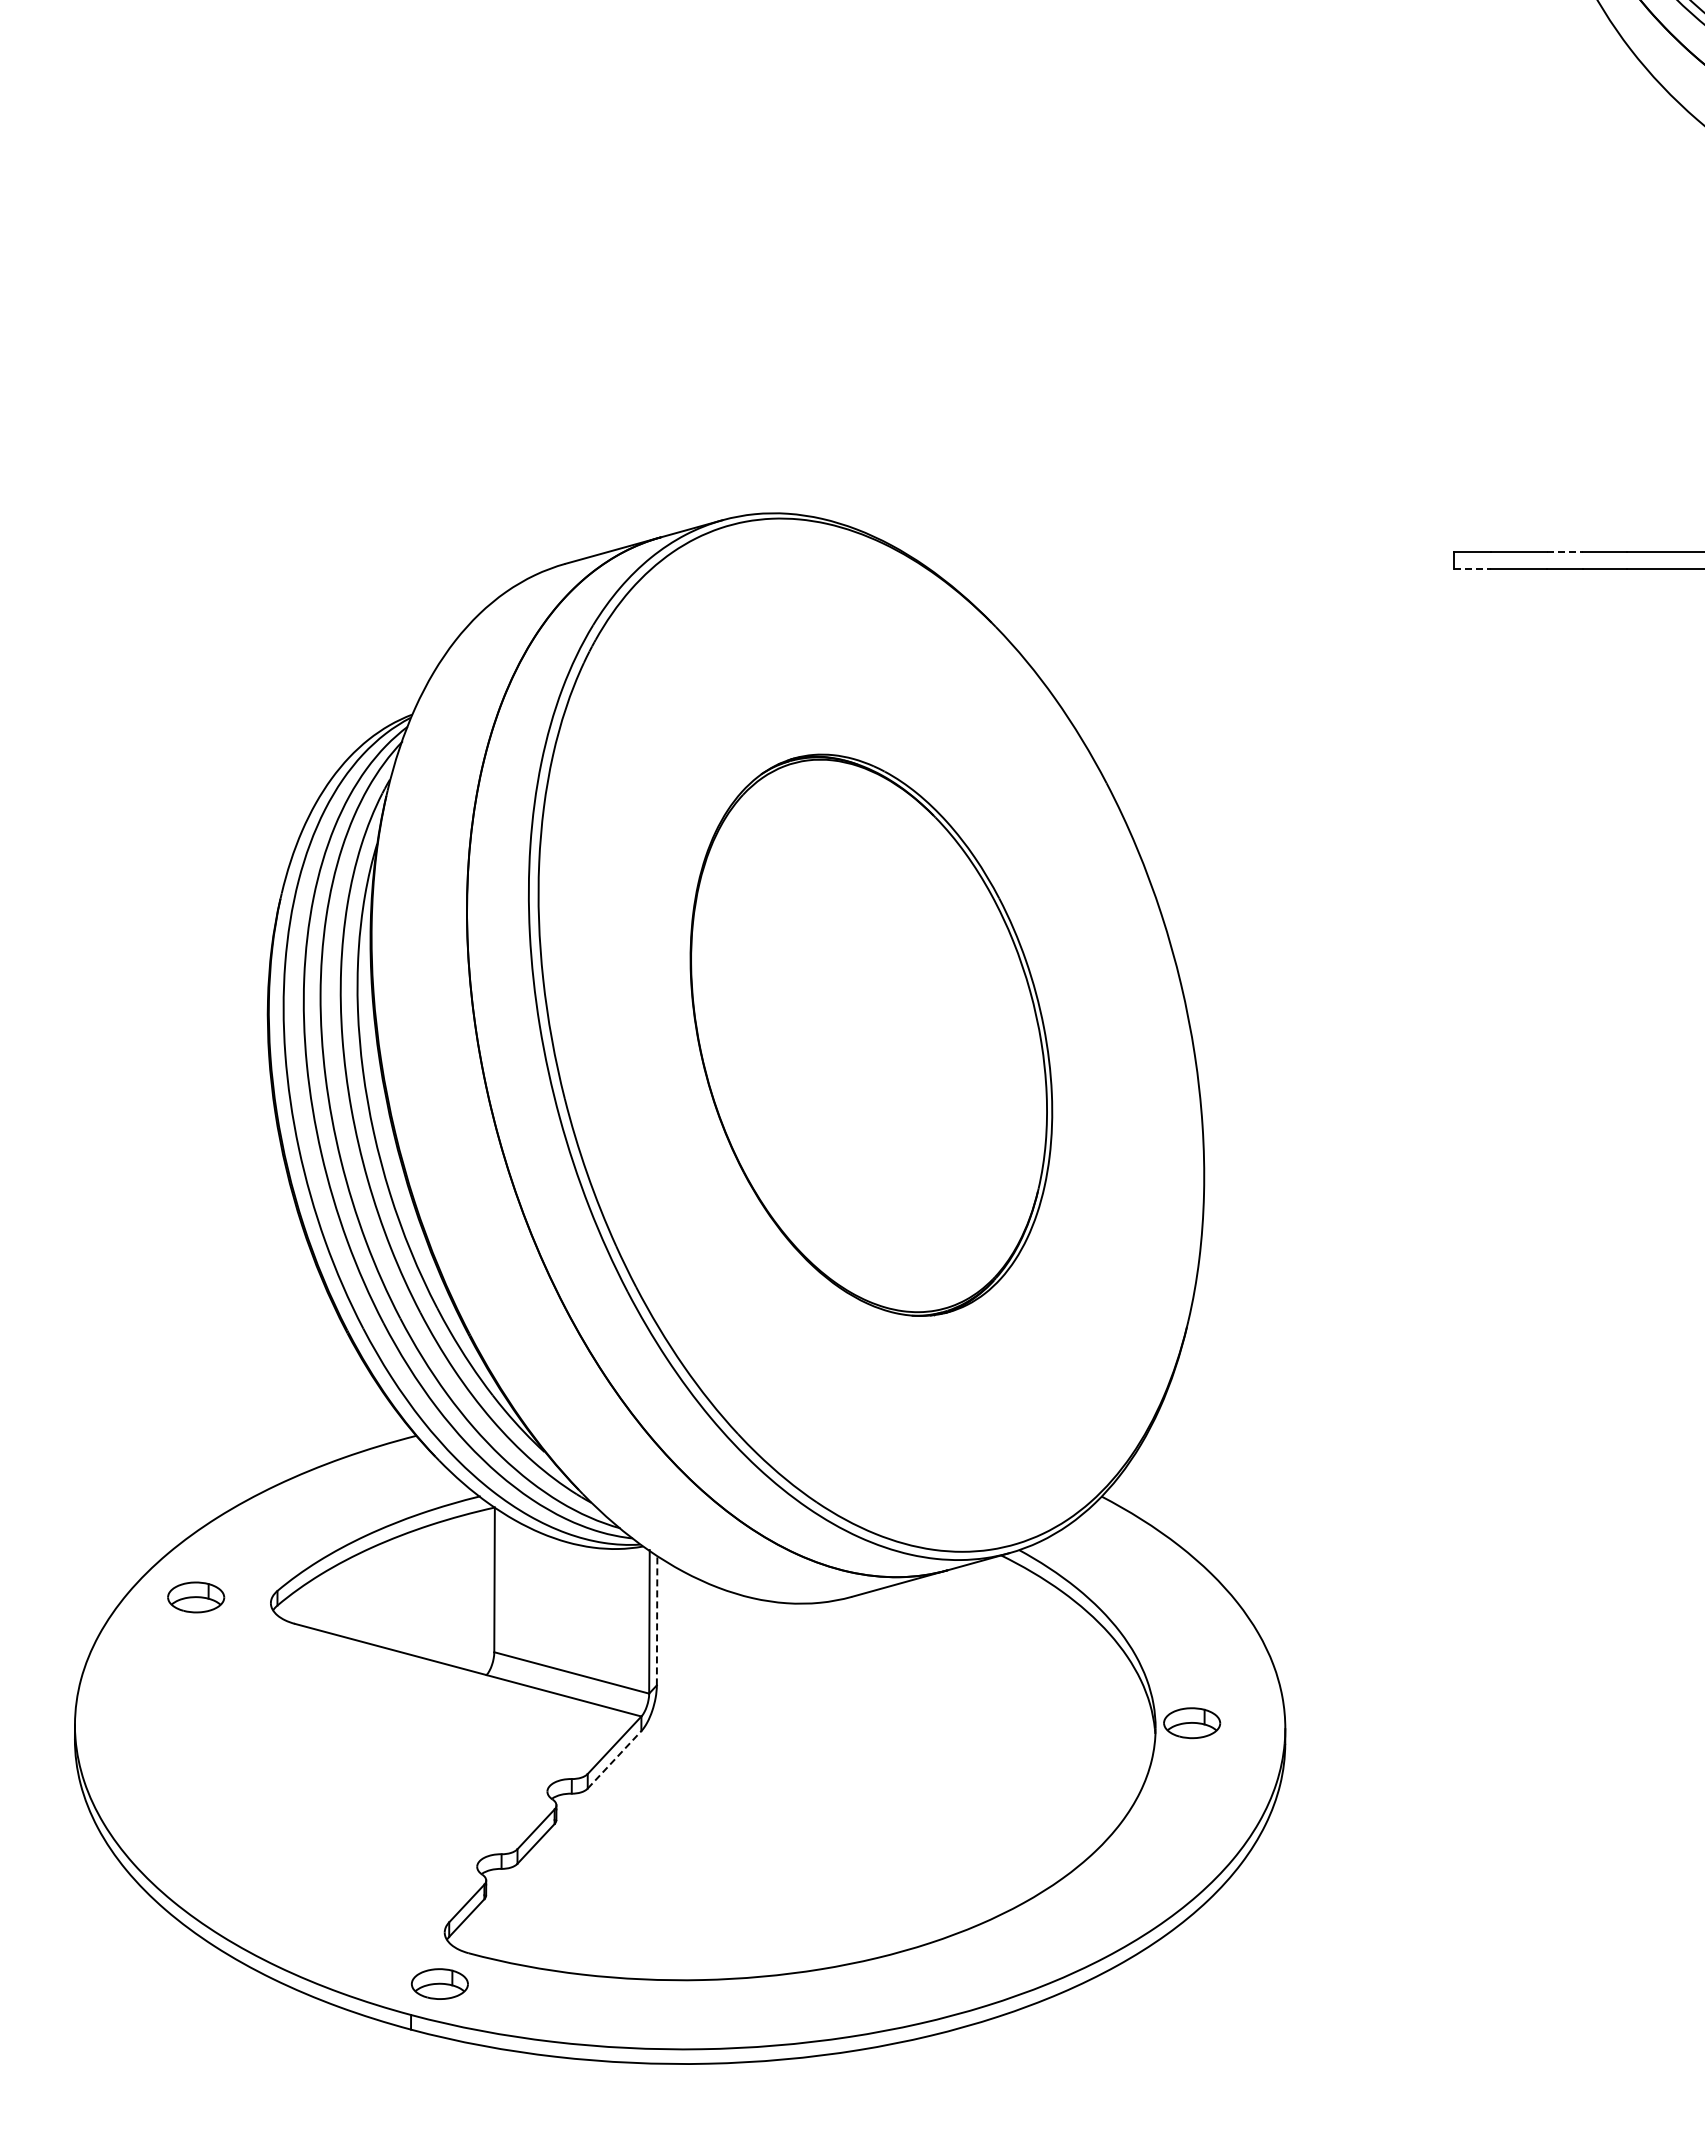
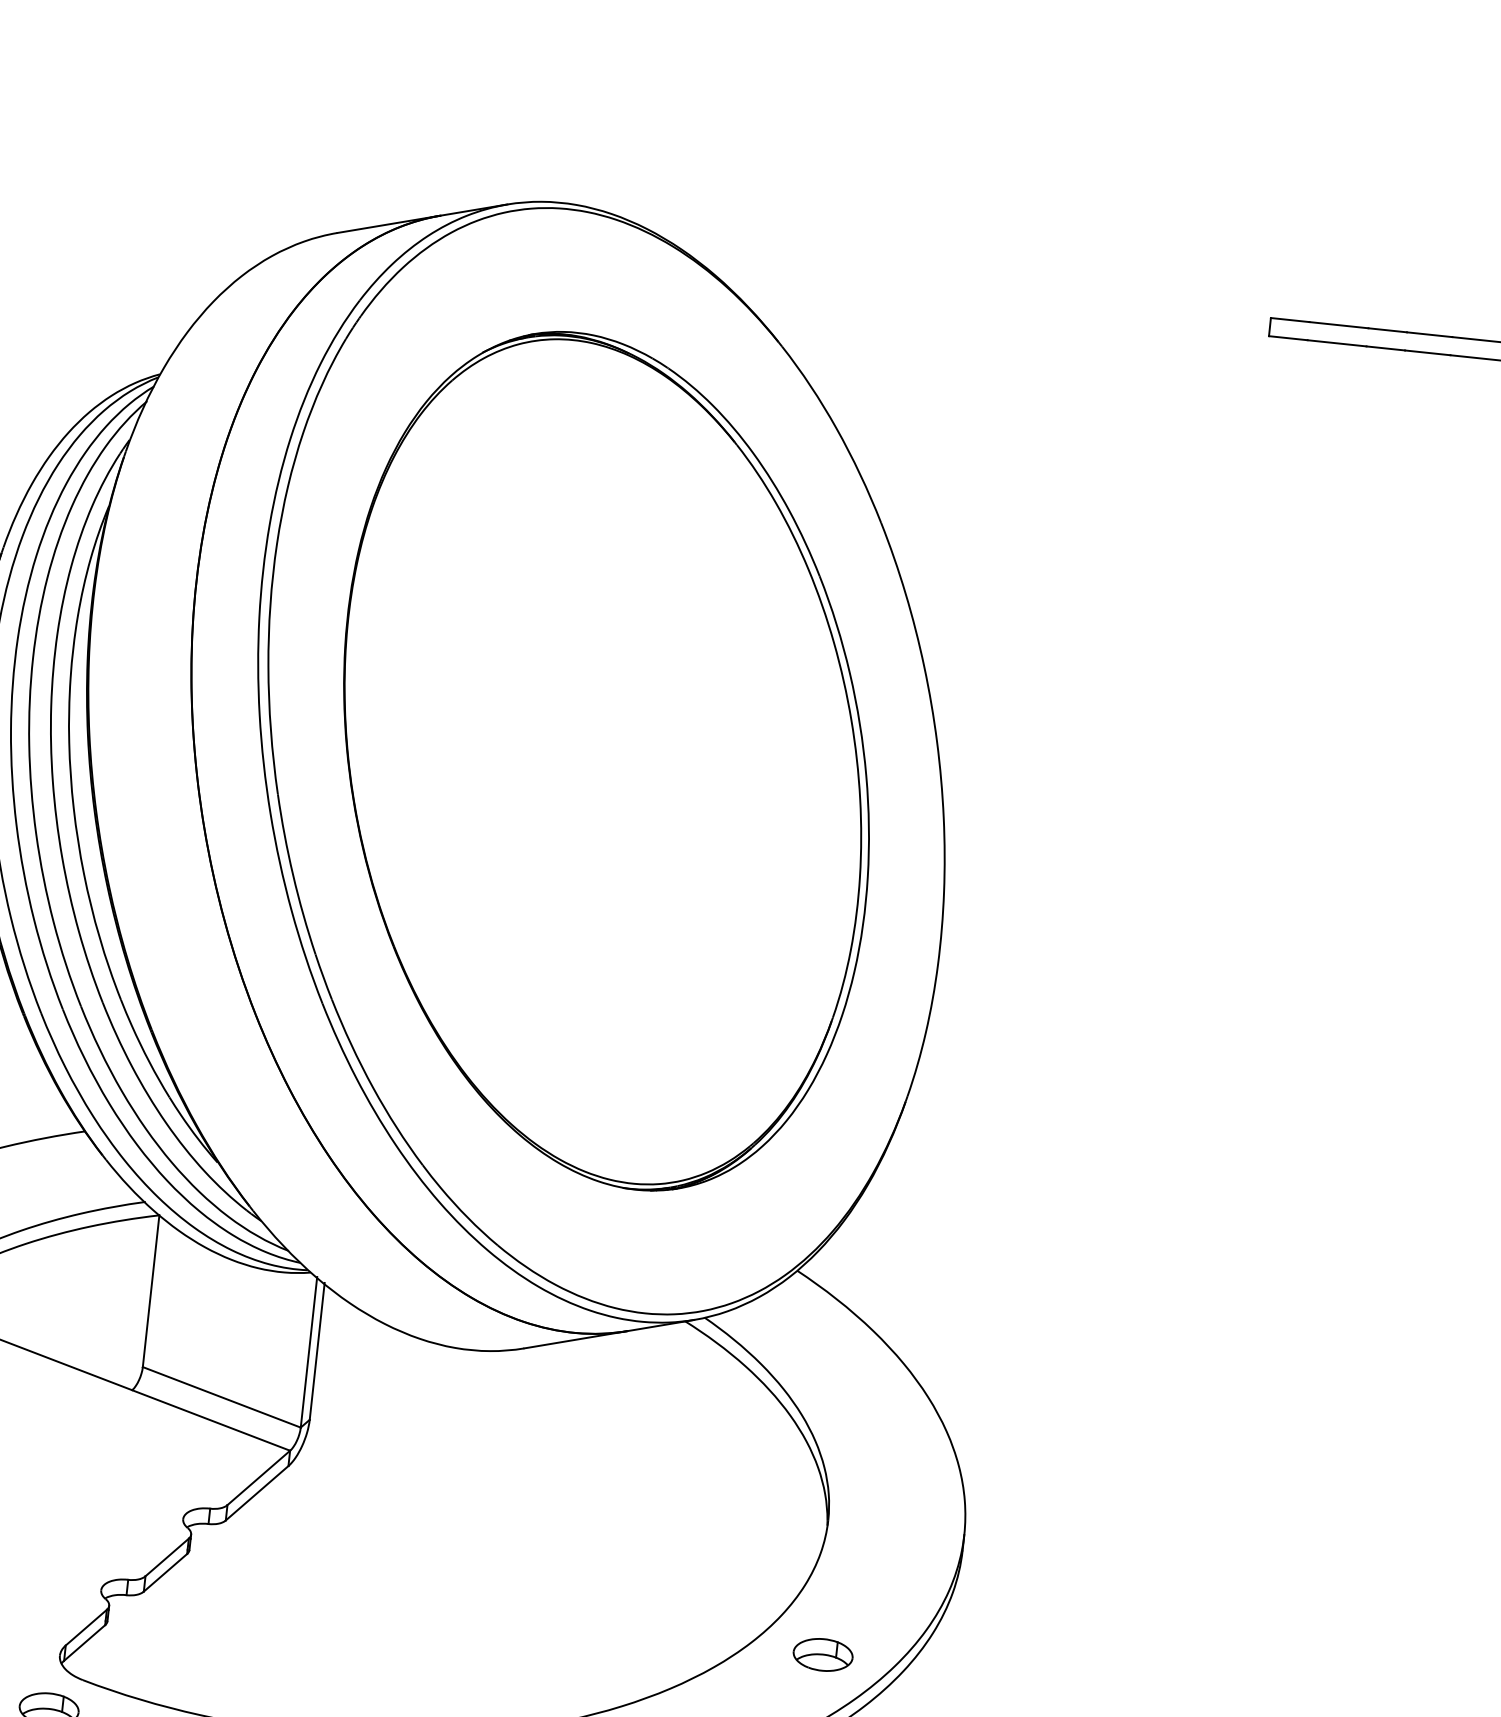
line: (1565, 551) -> (1388, 330), dashed -> solid
line: (1472, 568) -> (1288, 337), dashed -> solid
part: (871, 1035) -> (606, 761), size x1.43
line: (657, 1619) -> (317, 1350), dashed -> solid
part: (1192, 1723) -> (823, 1655), moved
line: (614, 1759) -> (257, 1492), dashed -> solid

